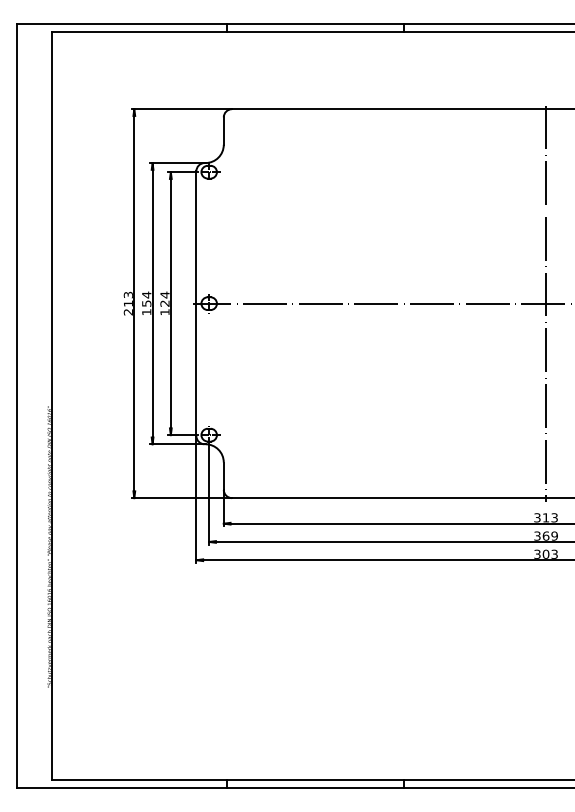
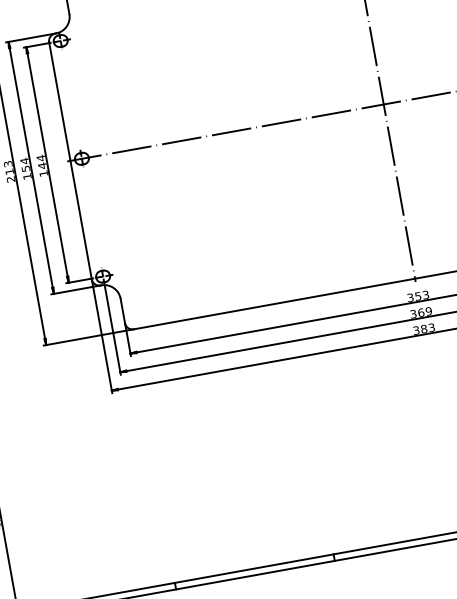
text: (164, 303) -> (41, 165), 124 -> 144
text: (545, 517) -> (417, 296), 313 -> 353
text: (545, 554) -> (423, 329), 303 -> 383

